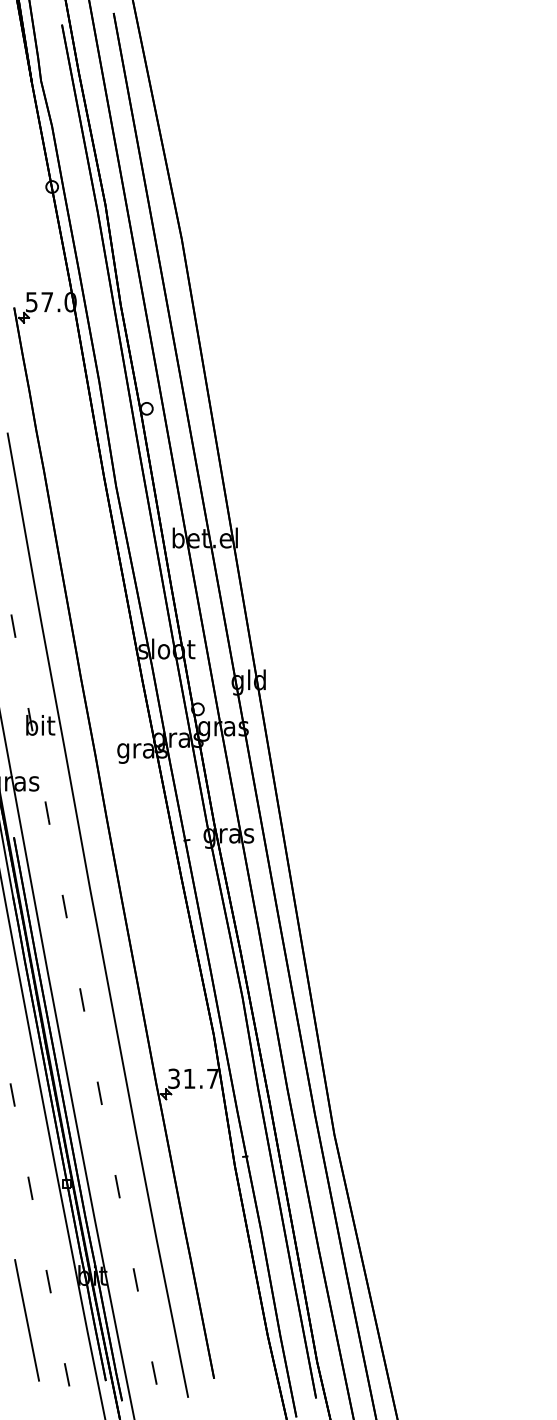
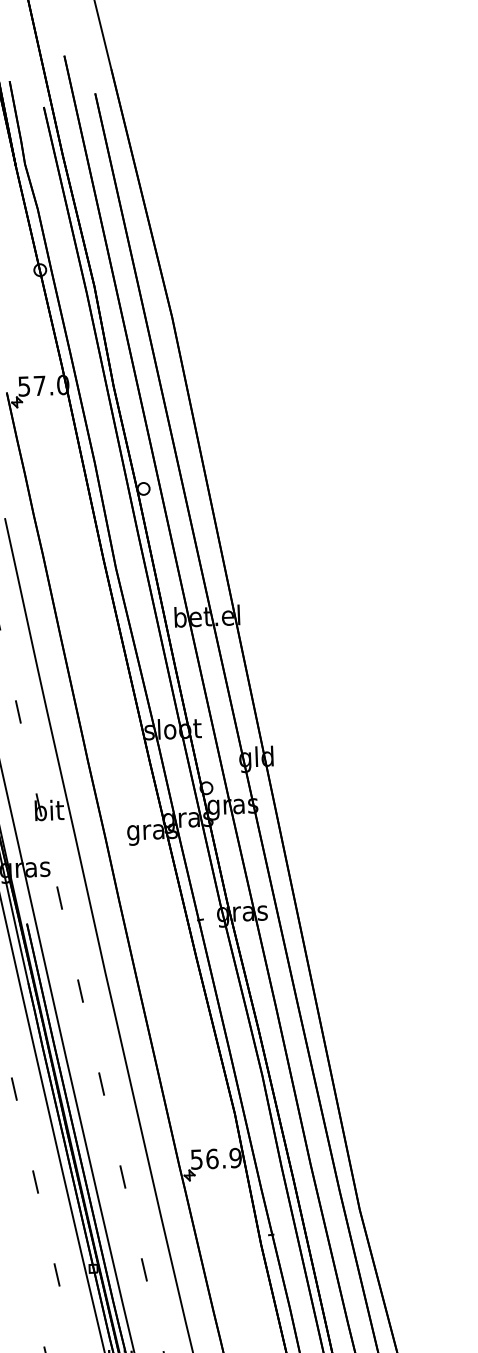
text: (193, 1078) -> (216, 1158), 31.7 -> 56.9

